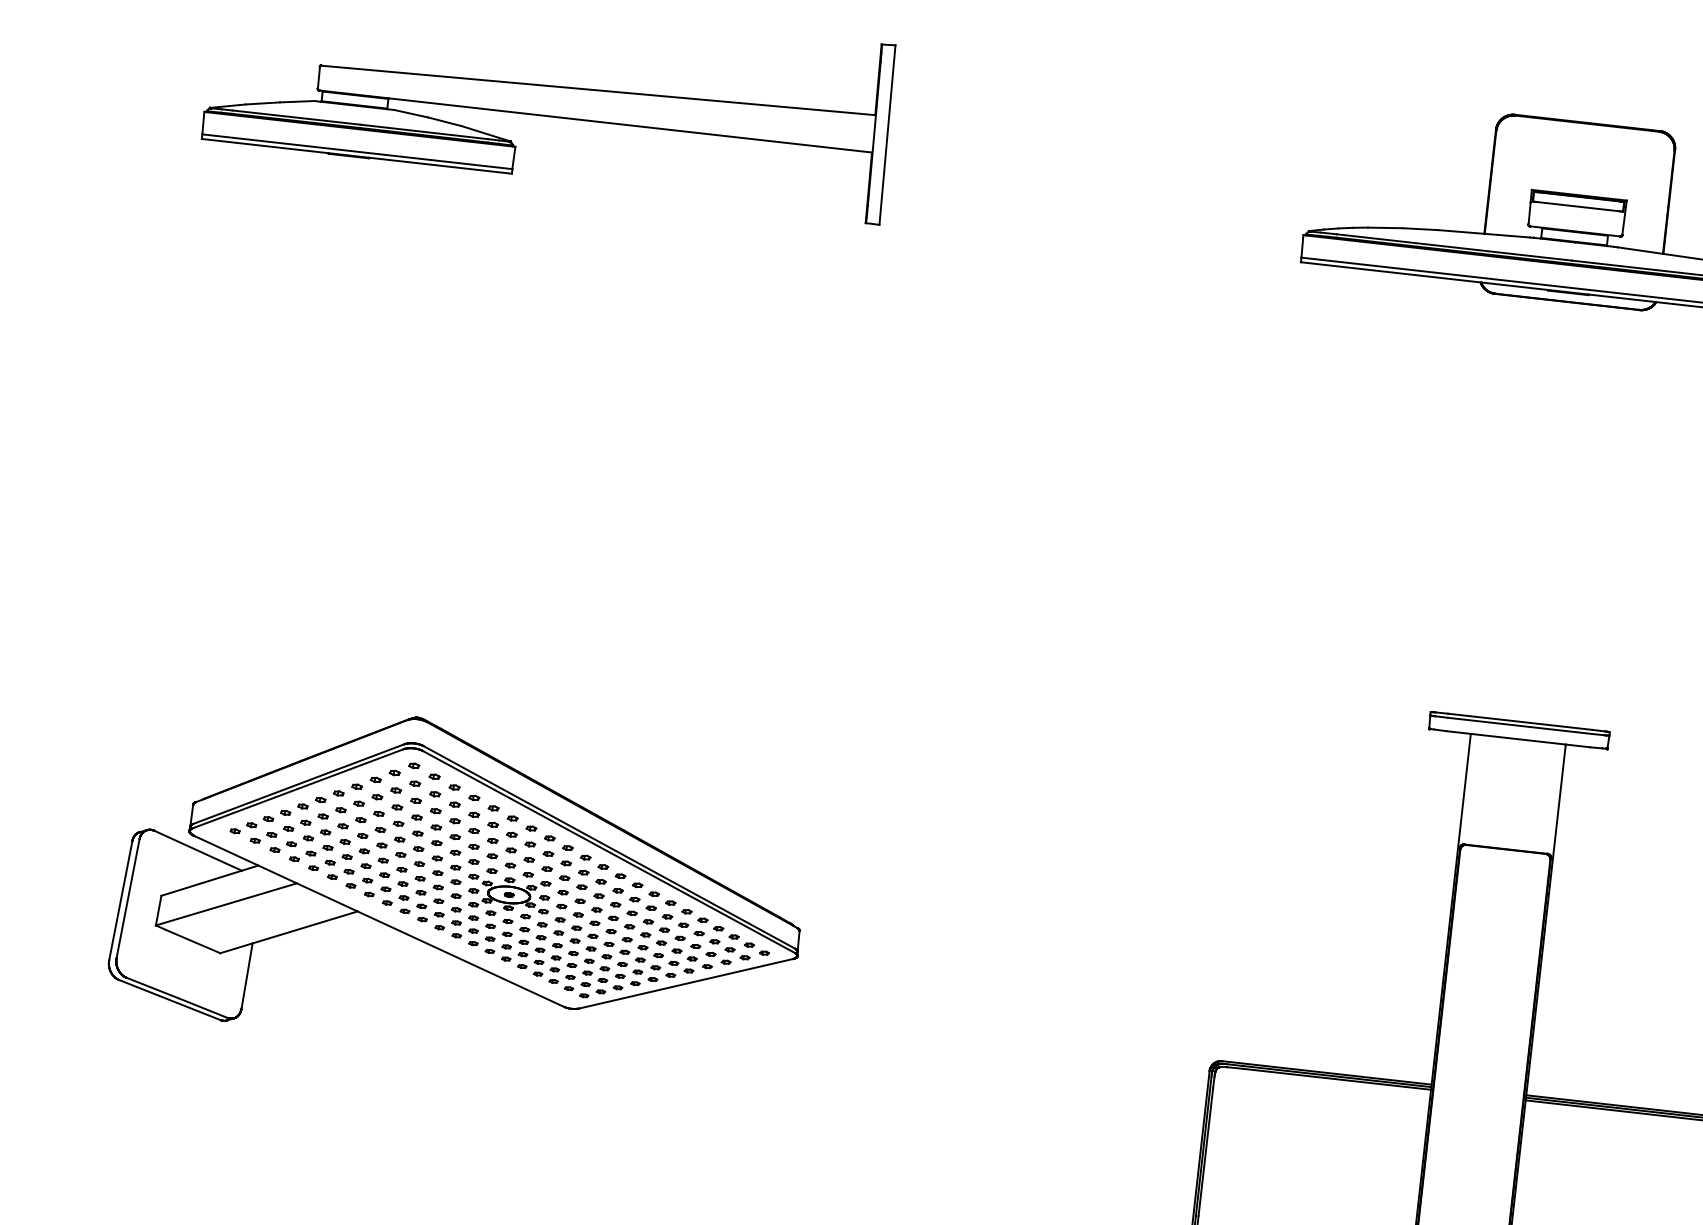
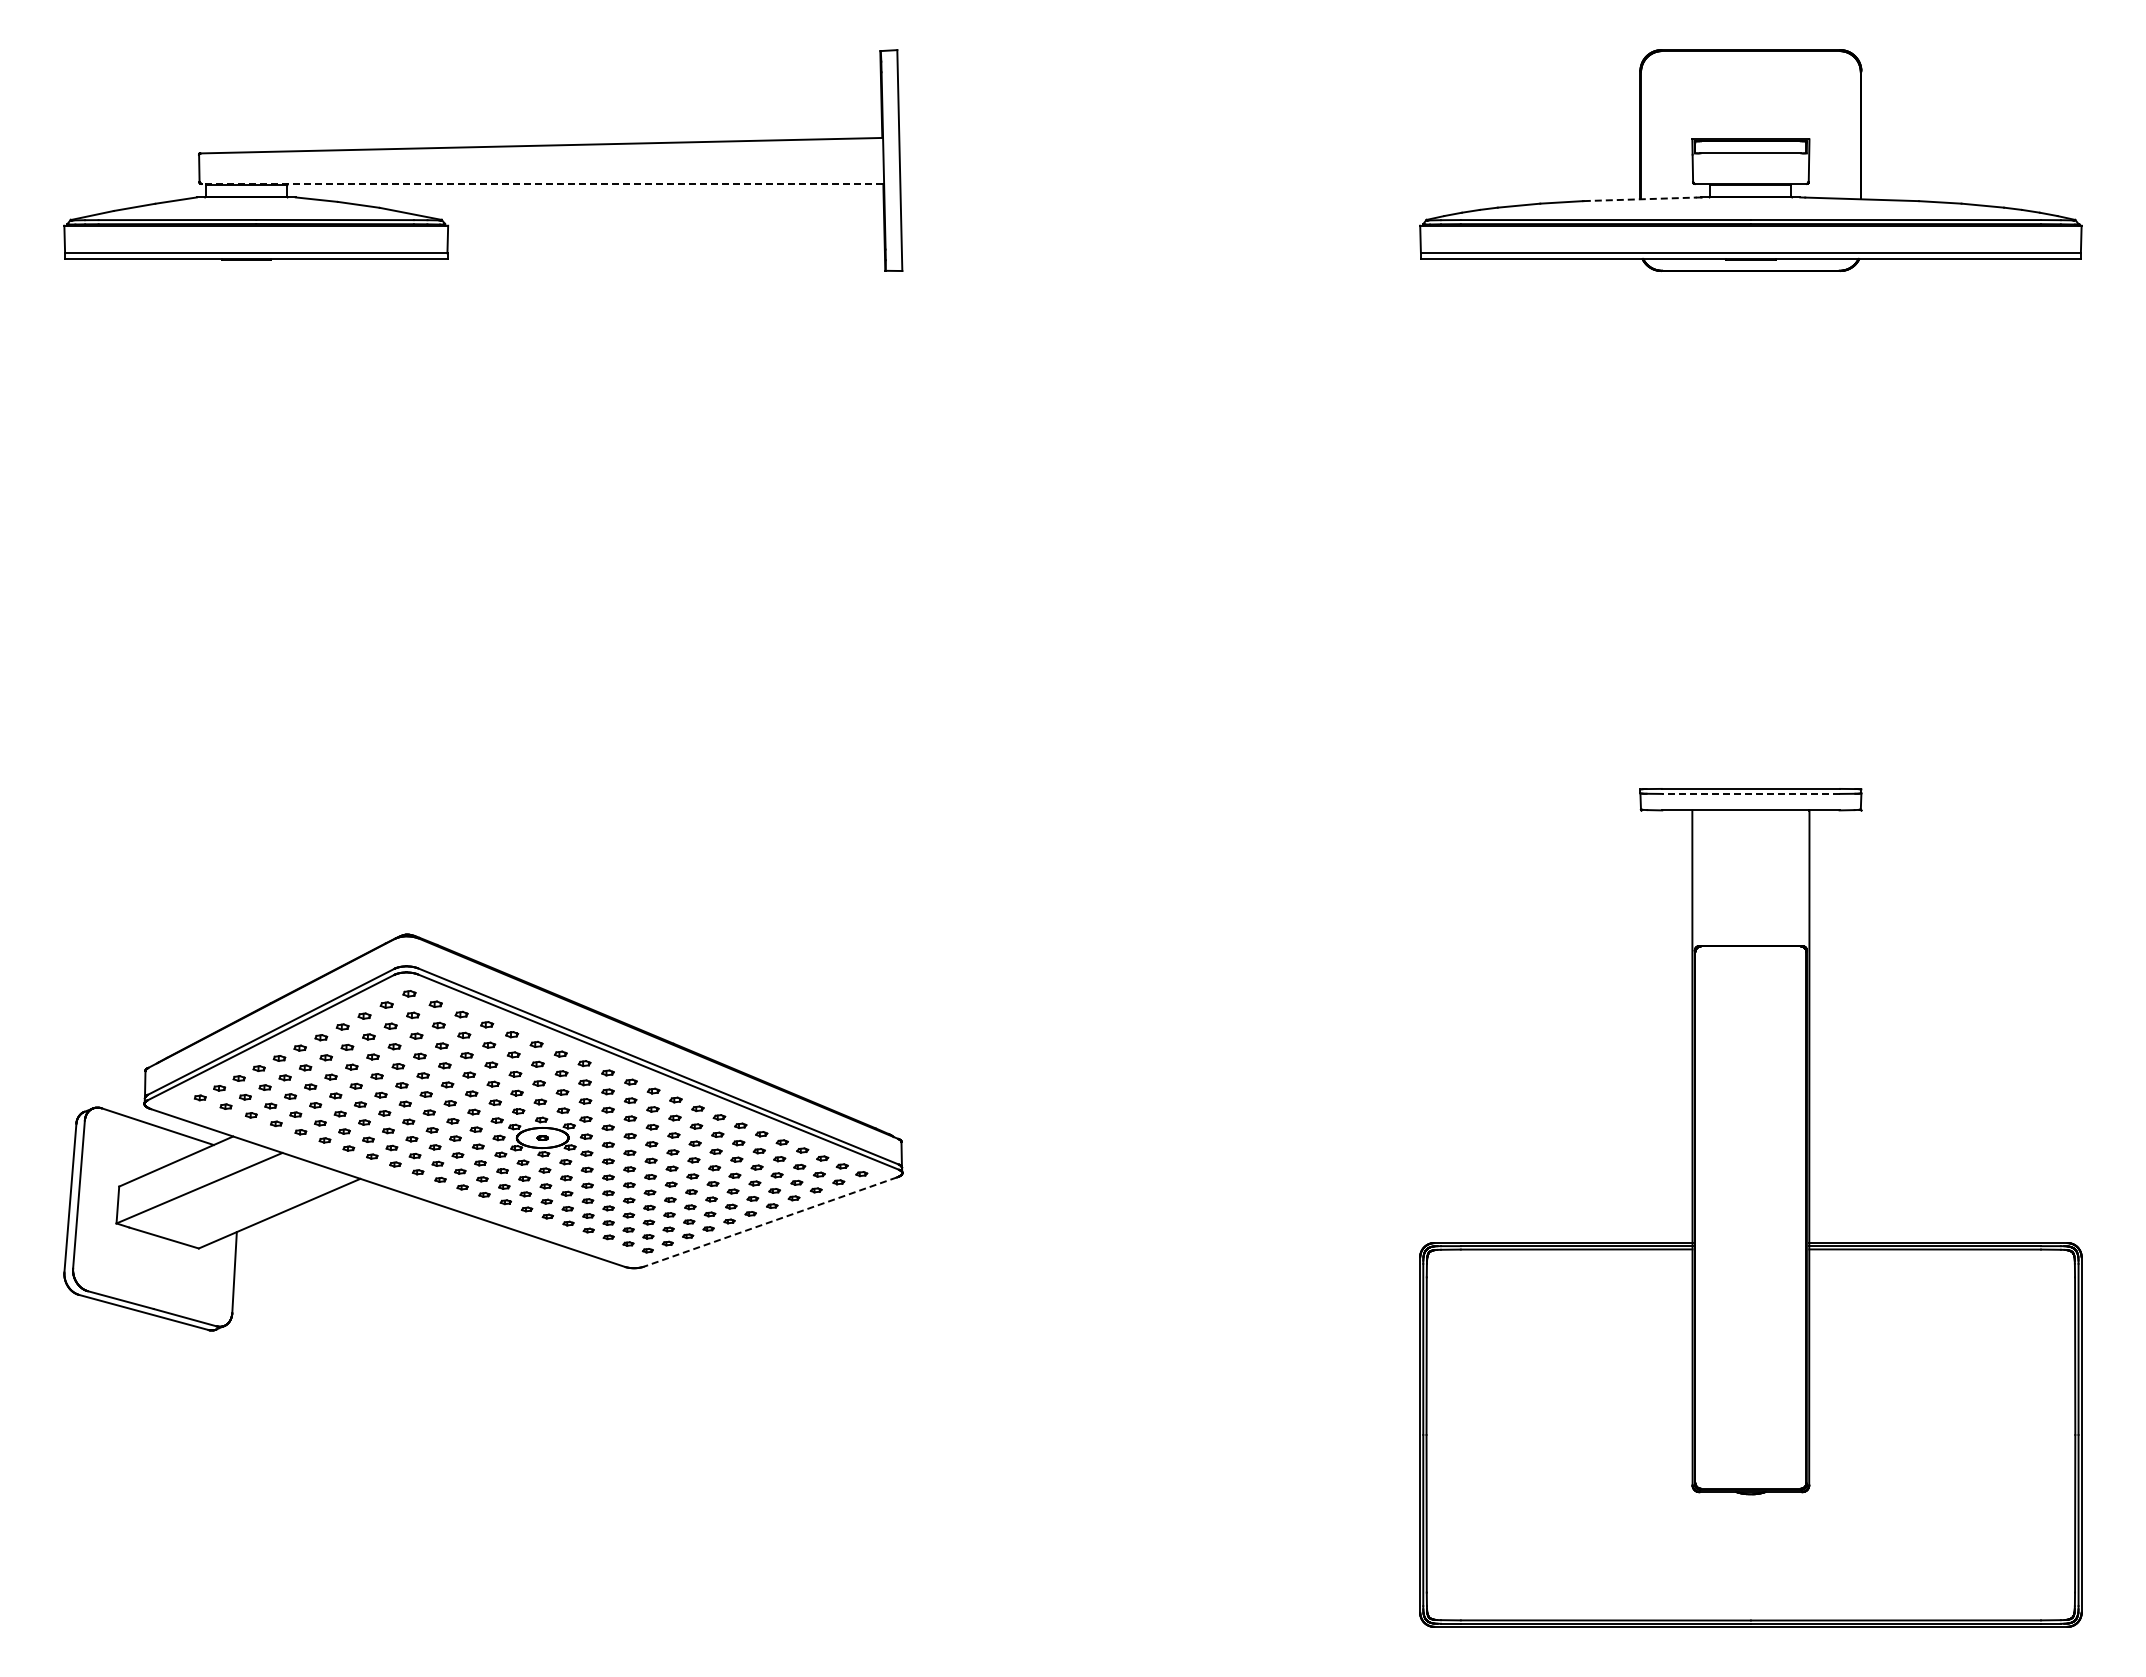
line: (595, 121) -> (542, 183), solid -> dashed
line: (1484, 233) -> (1640, 199), solid -> dashed
line: (1519, 725) -> (1750, 793), solid -> dashed
line: (685, 984) -> (769, 1222), solid -> dashed

